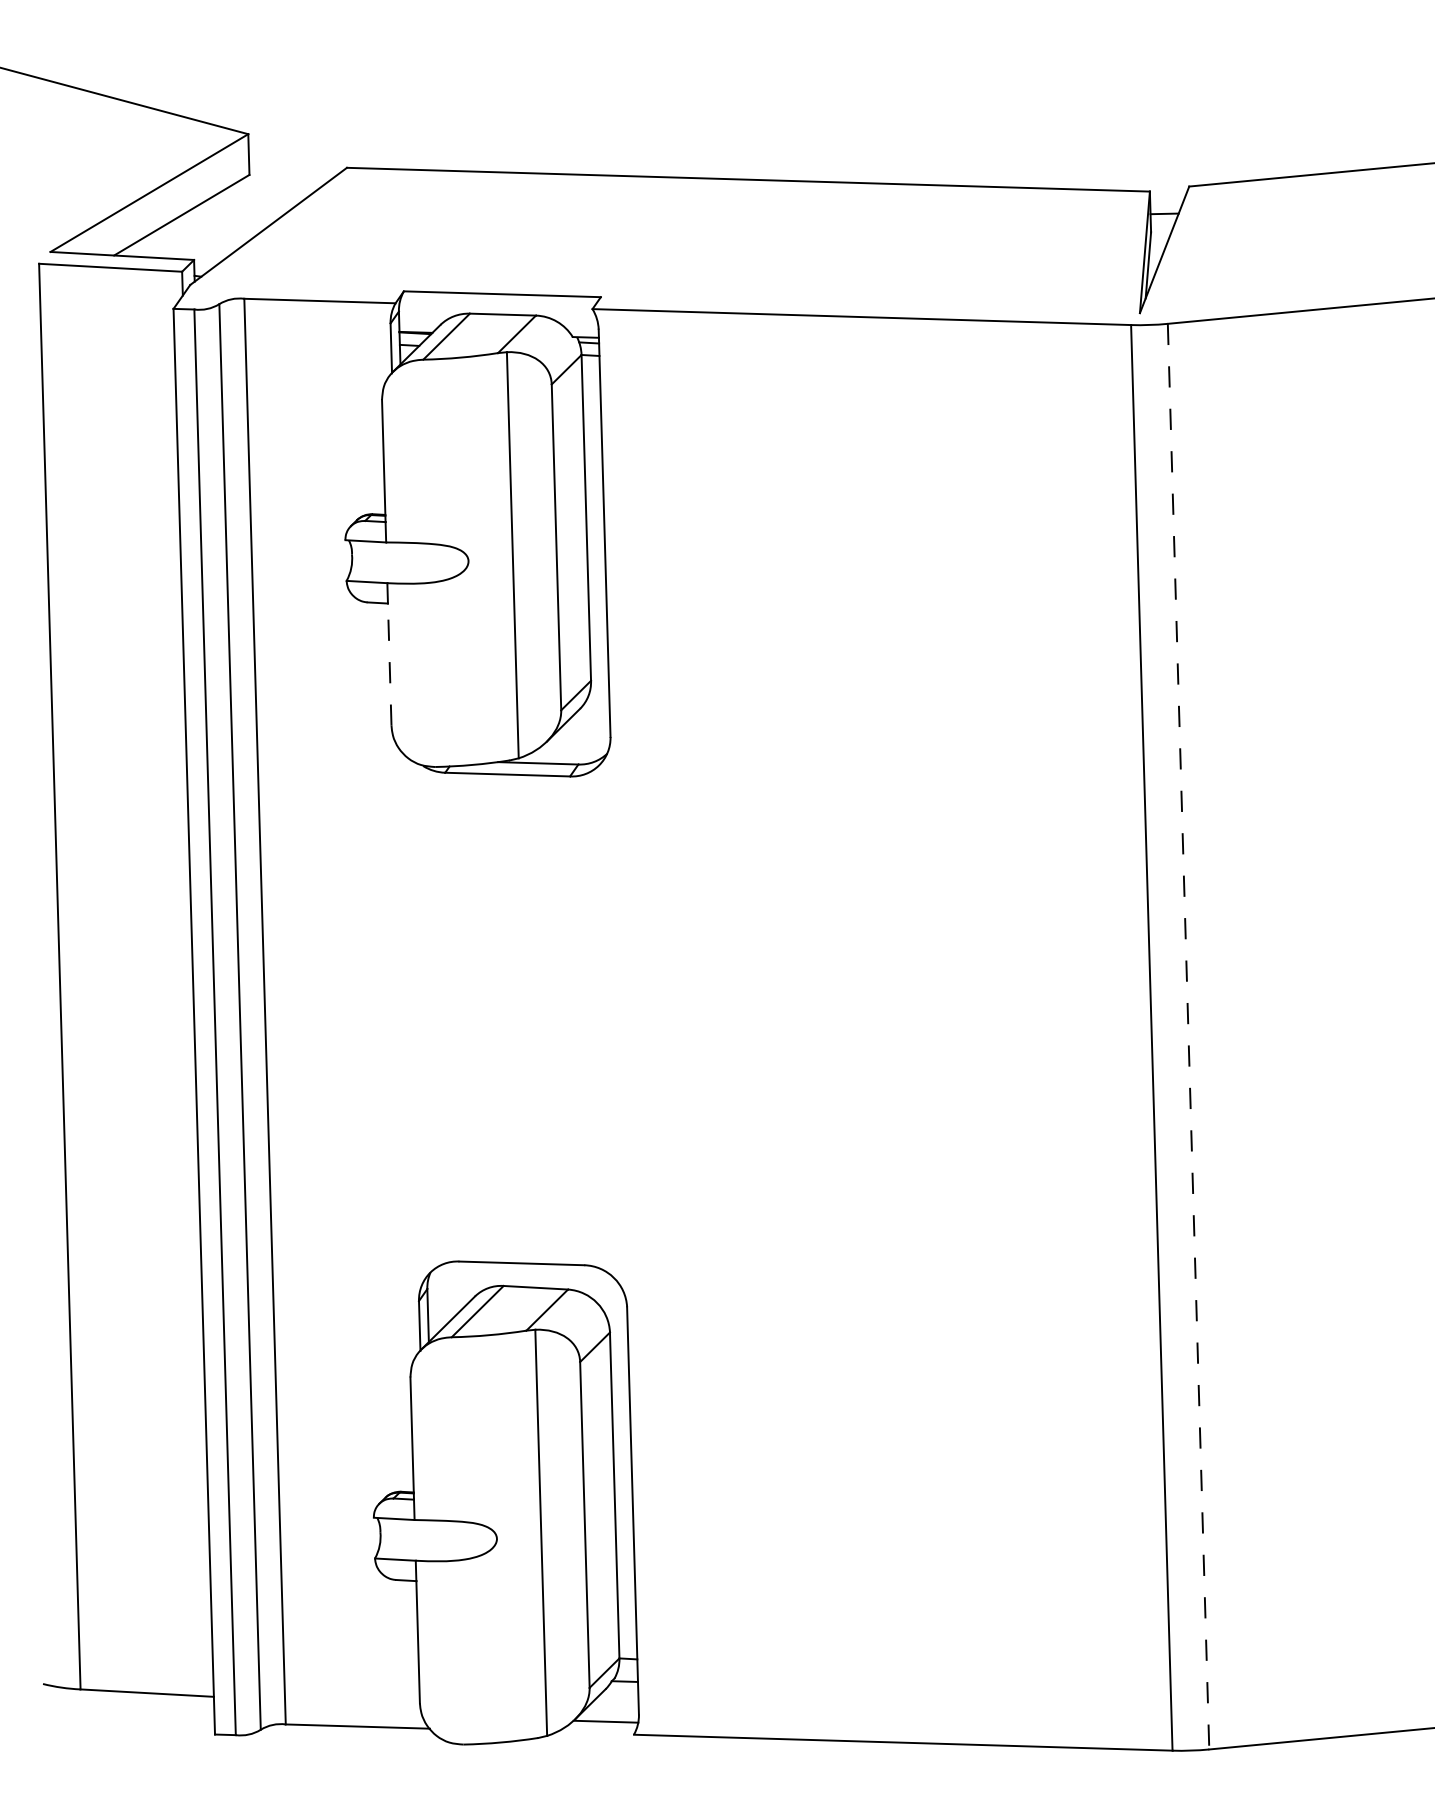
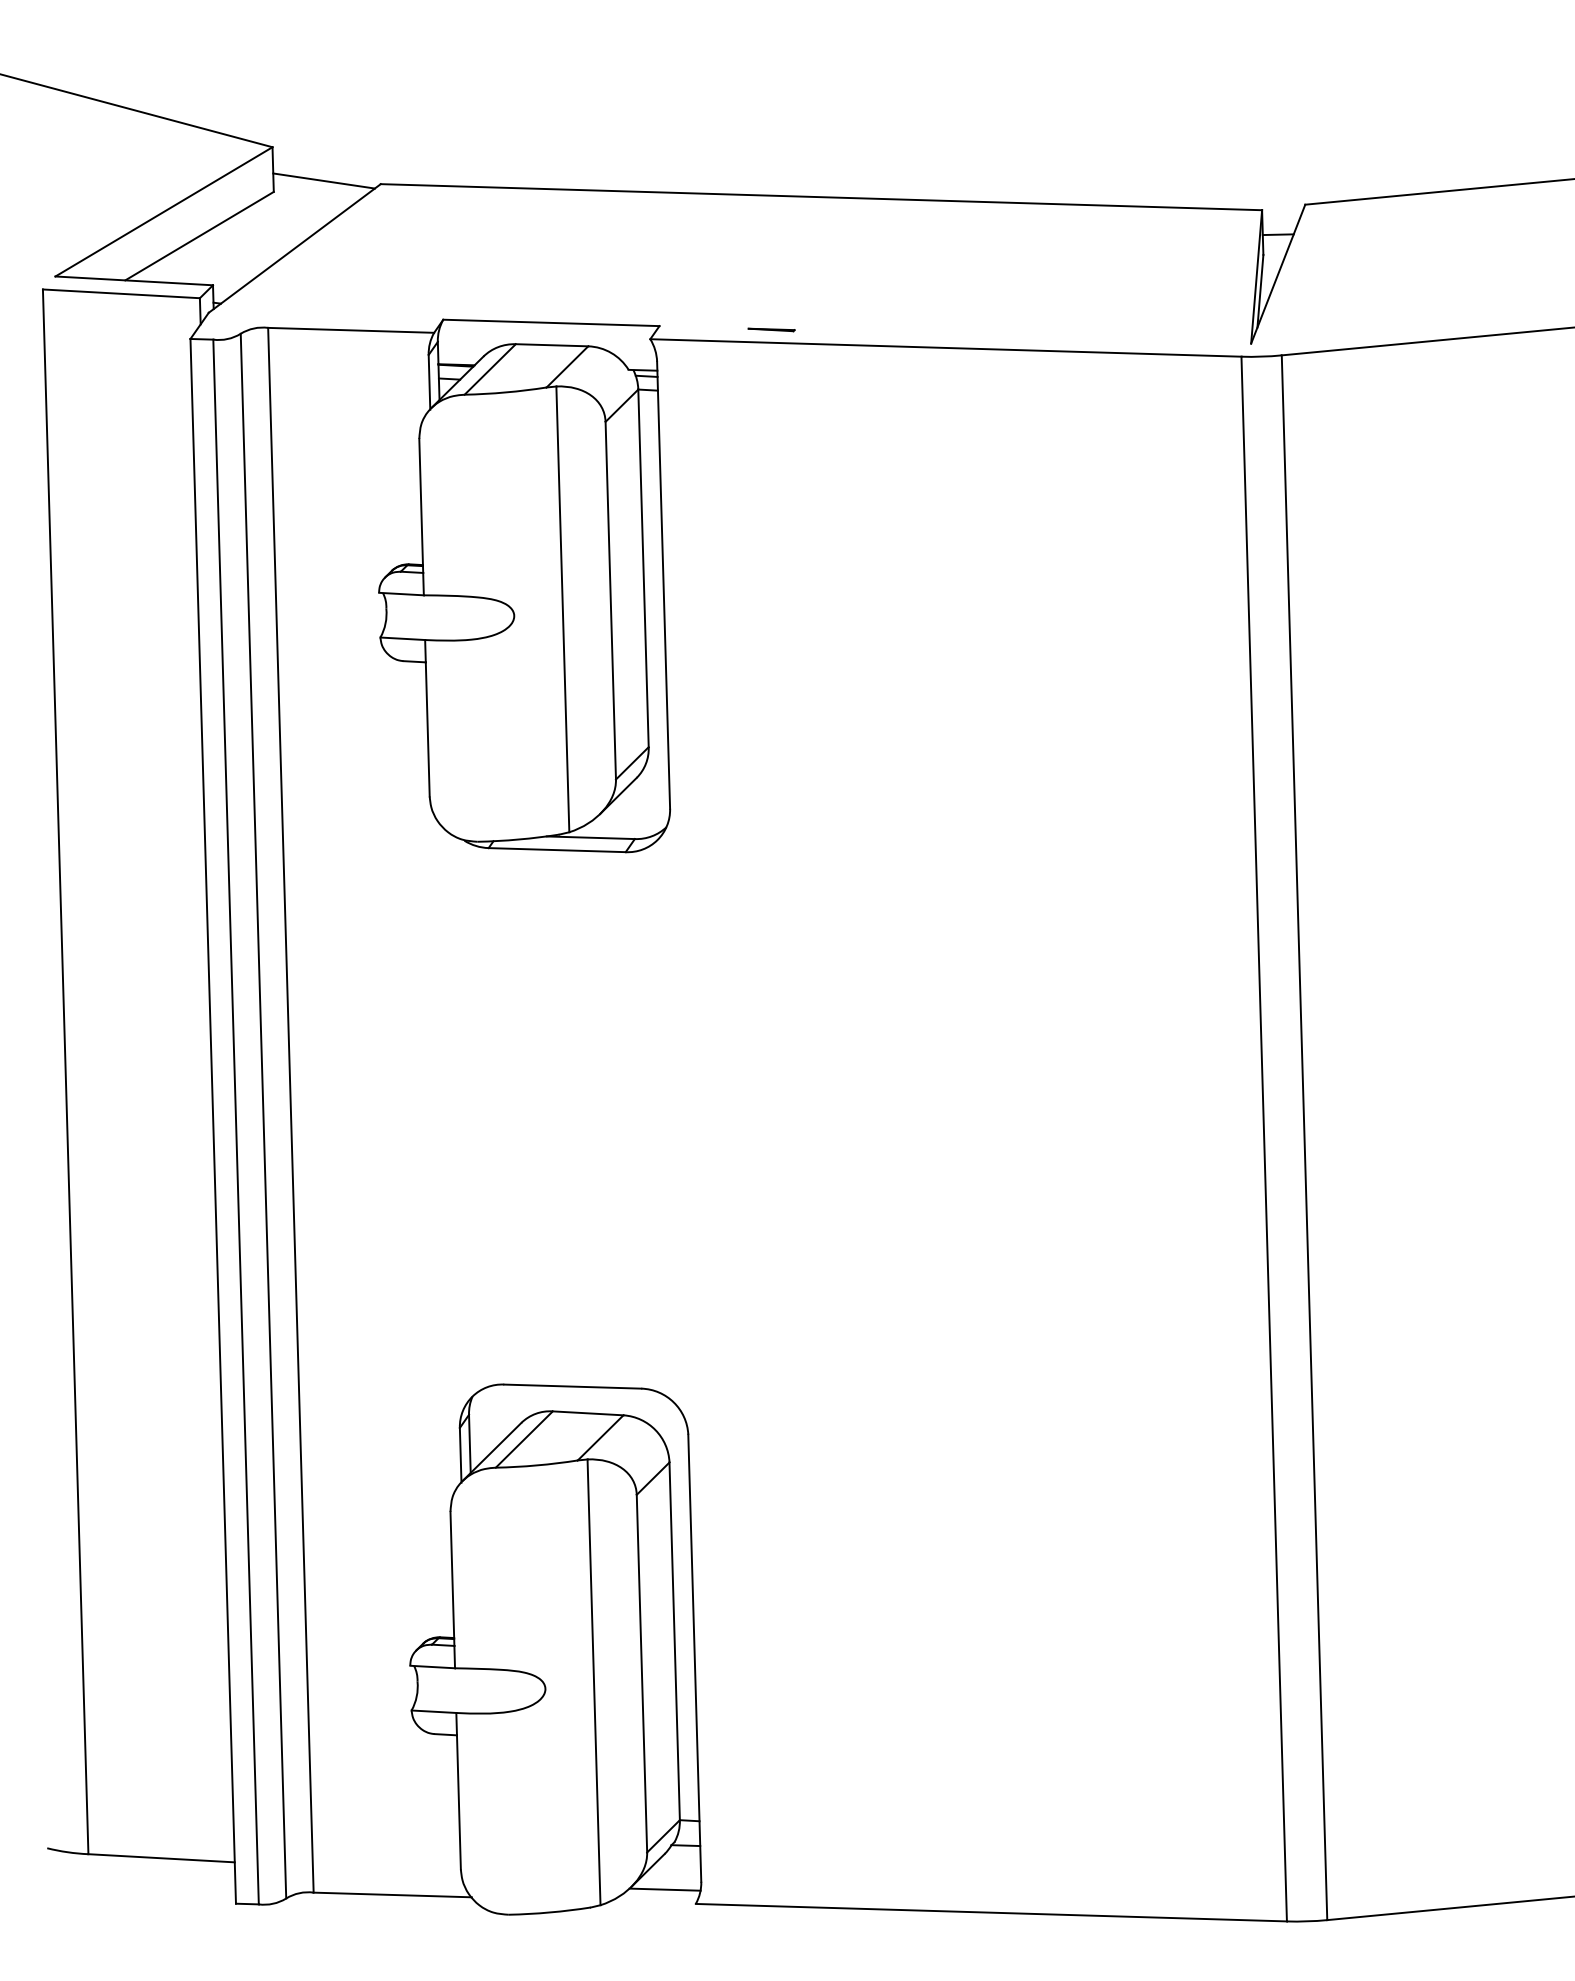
line: (294, 164) -> (323, 180), added
line: (702, 300) -> (771, 329), added
line: (389, 663) -> (427, 728), dashed -> solid
line: (1188, 1036) -> (1304, 1137), dashed -> solid

